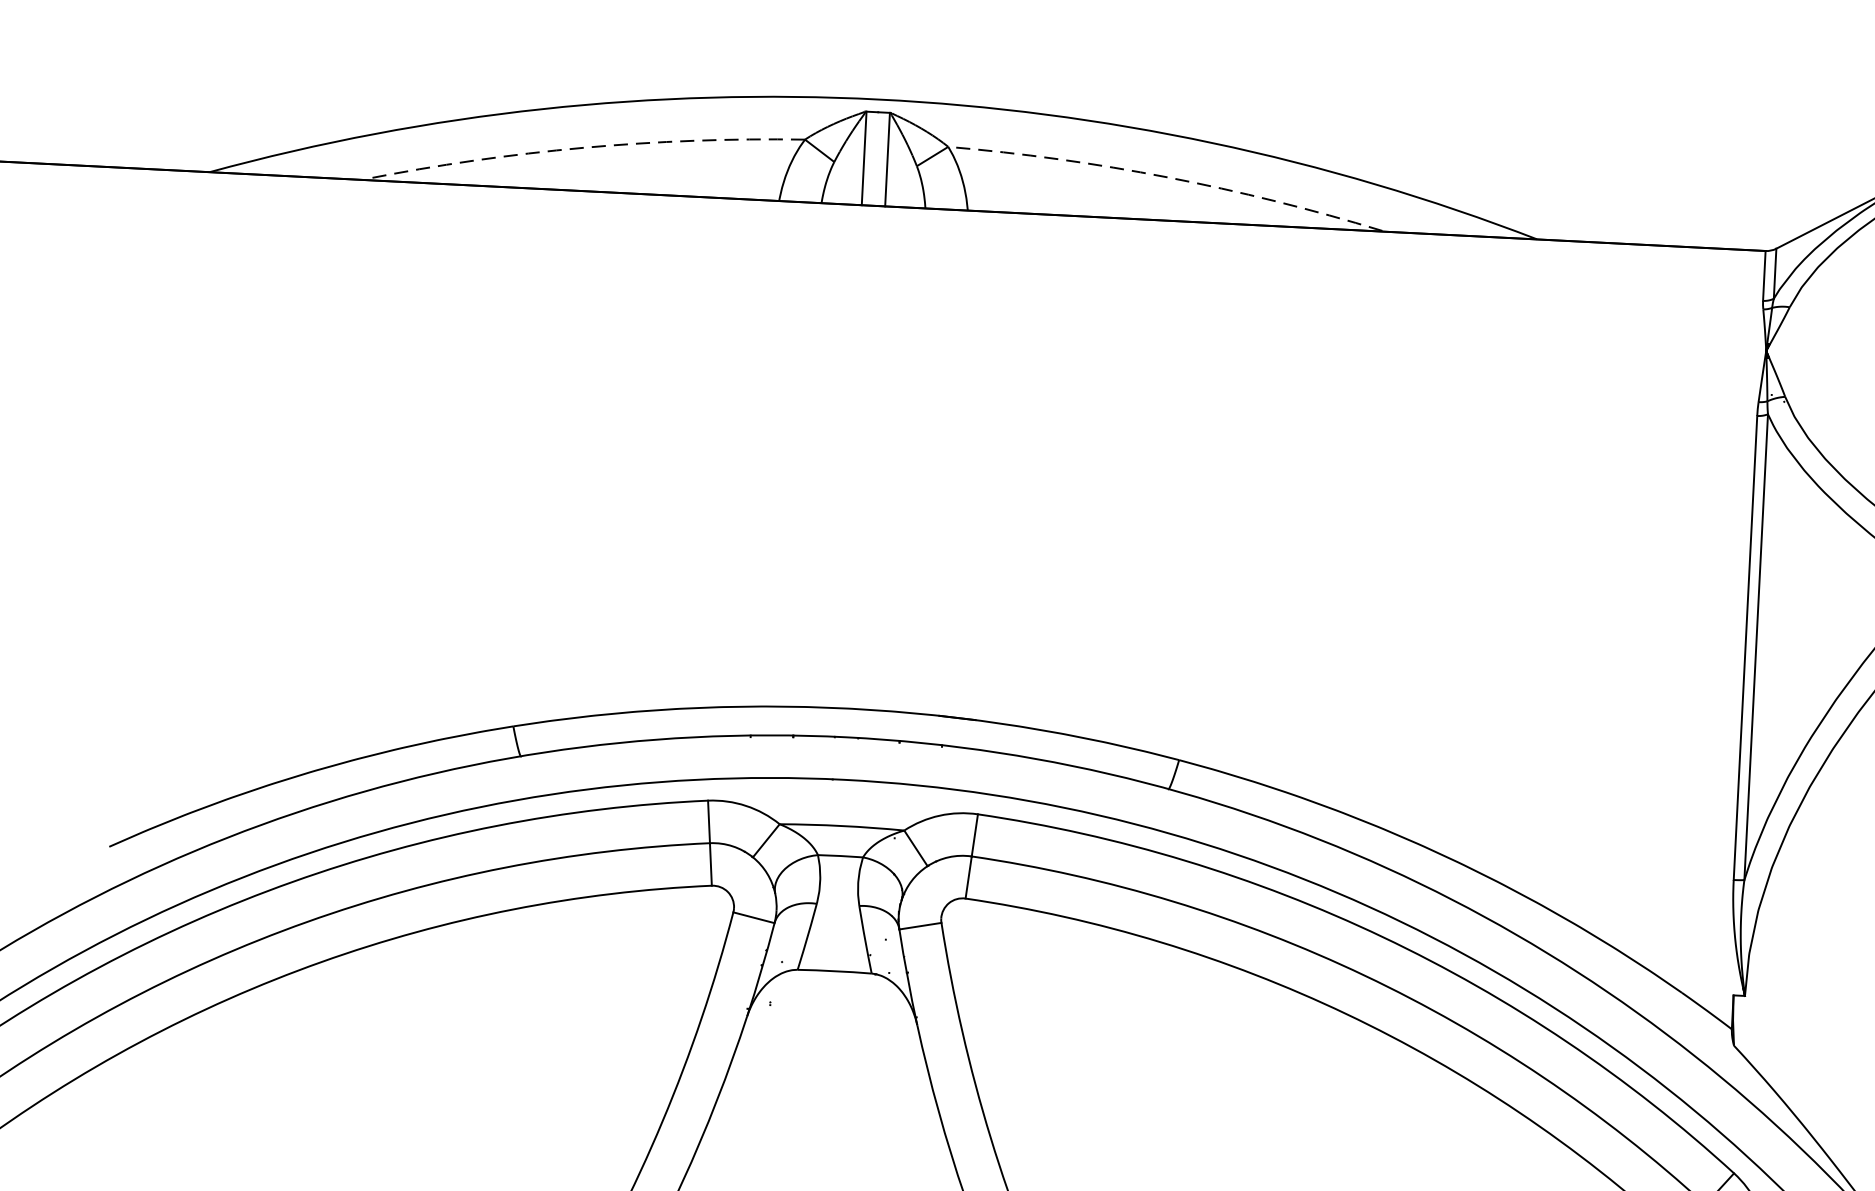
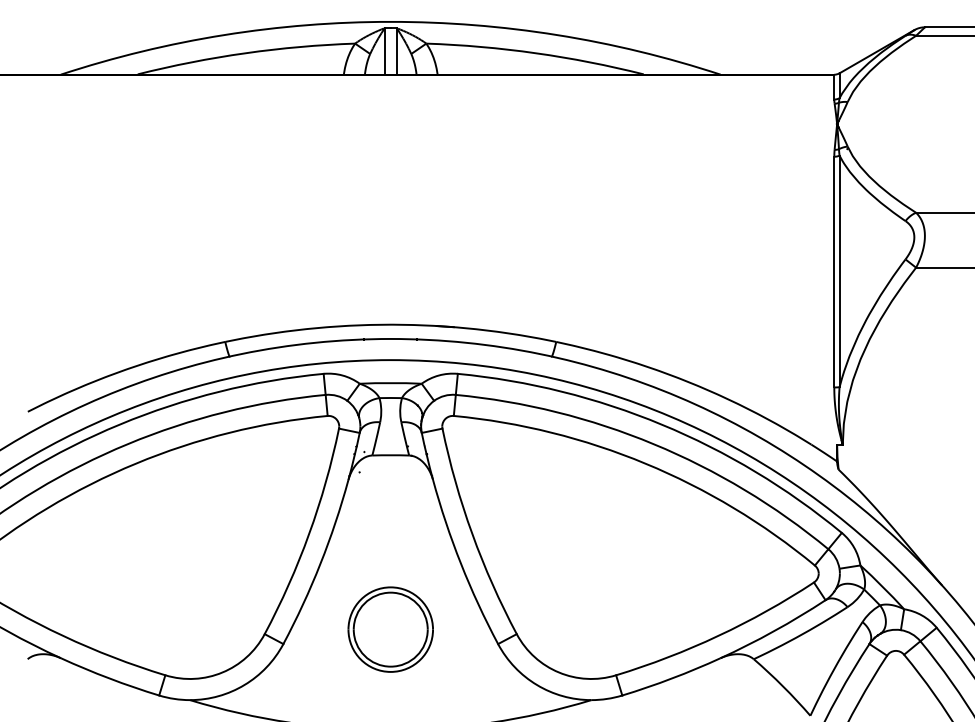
arc: (583, 148) -> (245, 53), dashed -> solid
arc: (1166, 177) -> (535, 53), dashed -> solid

